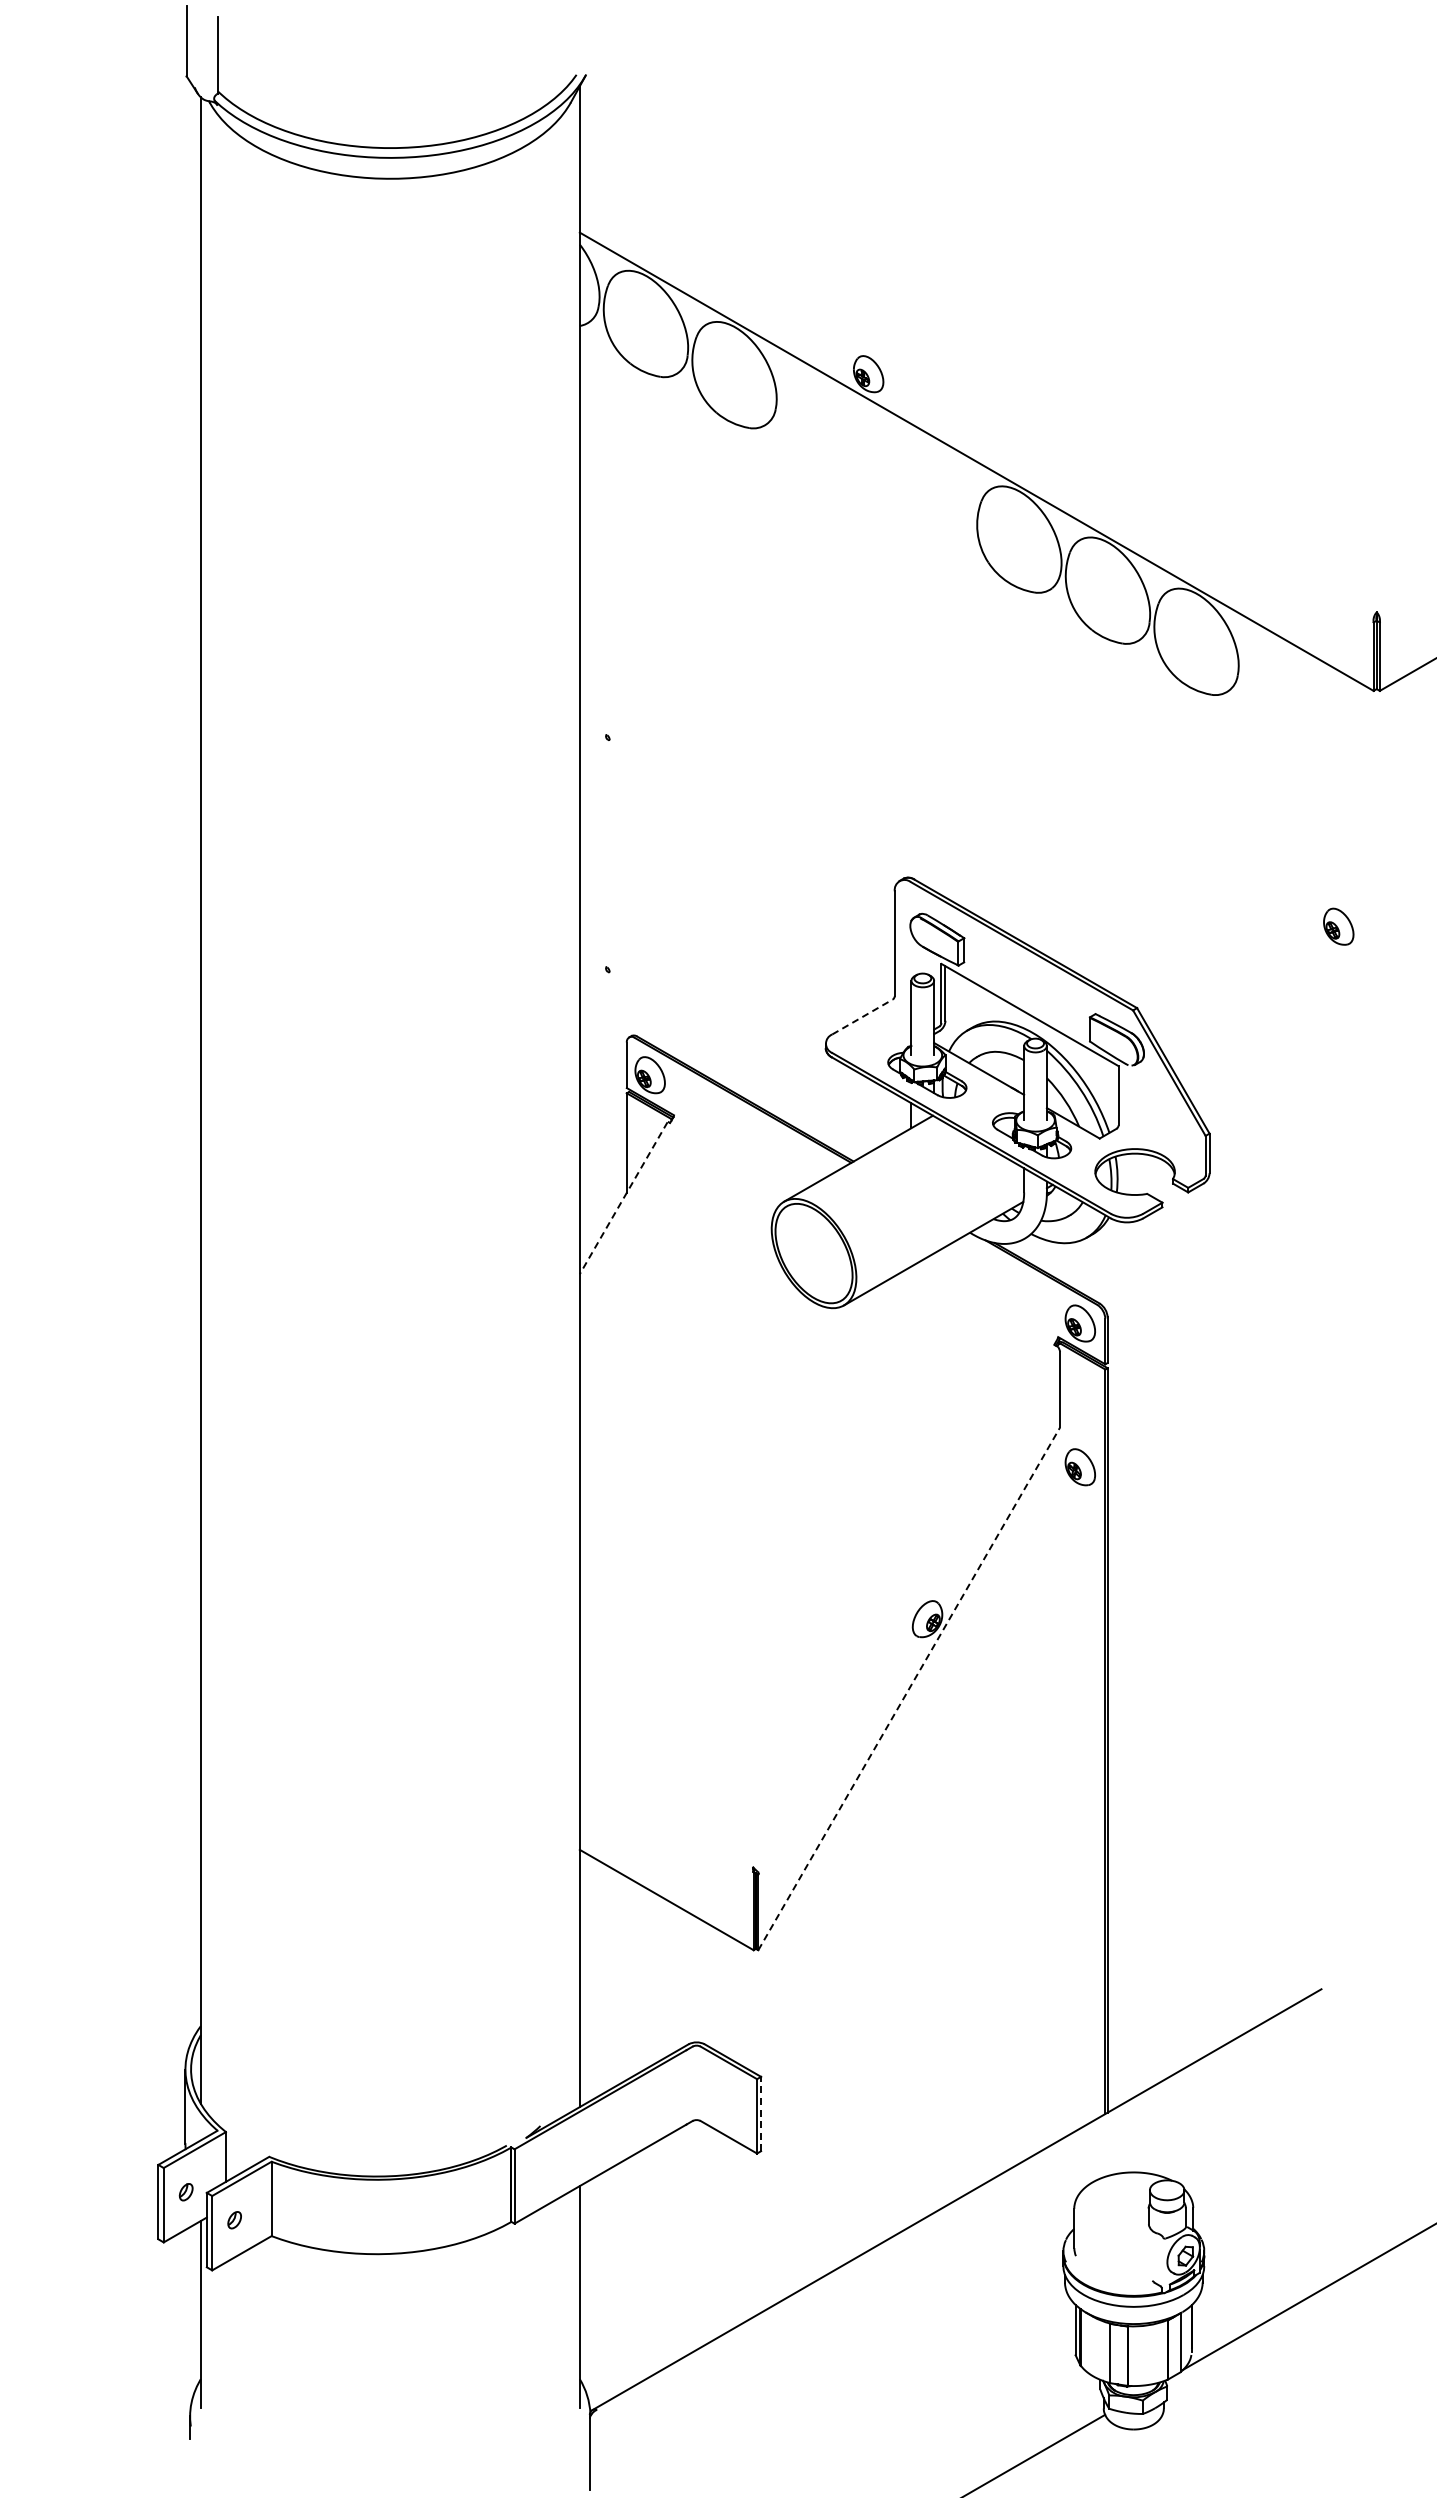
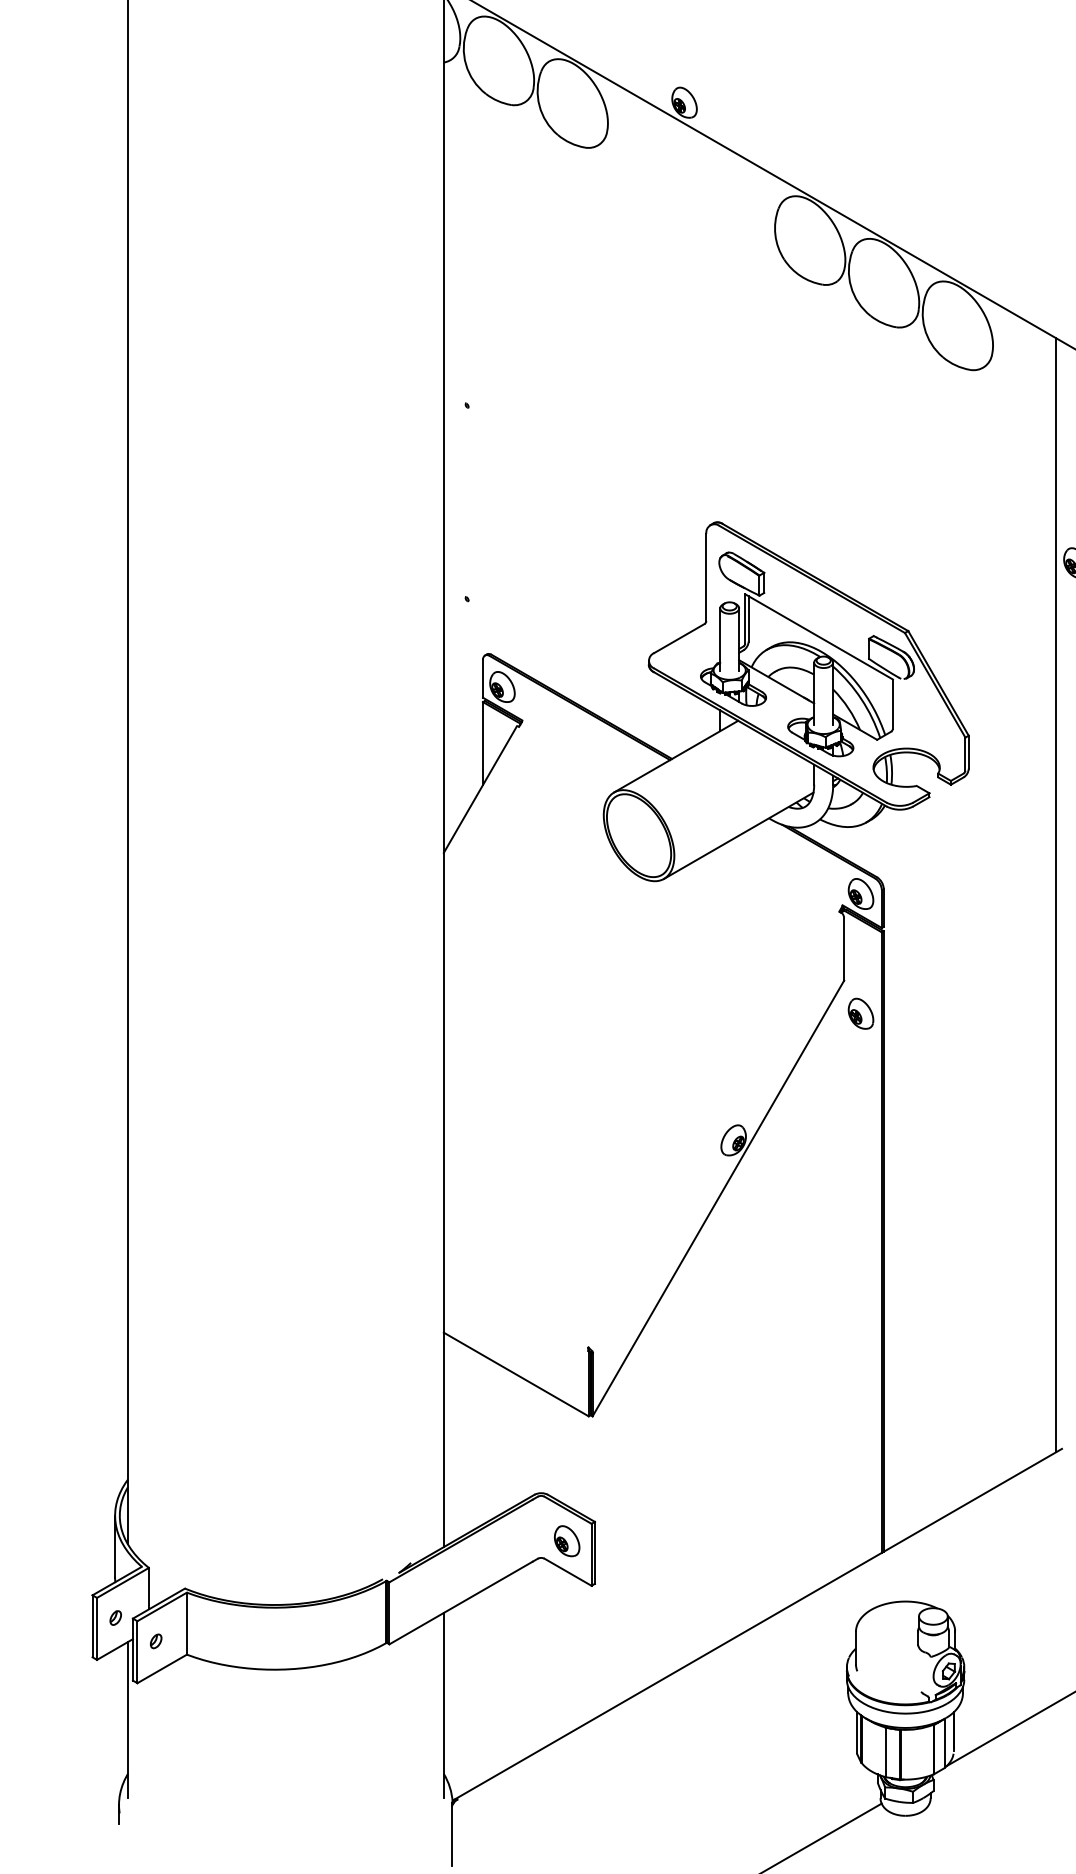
line: (862, 1017) -> (679, 638), dashed -> solid
line: (623, 1198) -> (480, 789), dashed -> solid
line: (1314, 1324) -> (1056, 894), added
line: (909, 1688) -> (718, 1198), dashed -> solid
part: (727, 2099) -> (566, 1540), added
line: (761, 2113) -> (595, 1552), dashed -> solid

